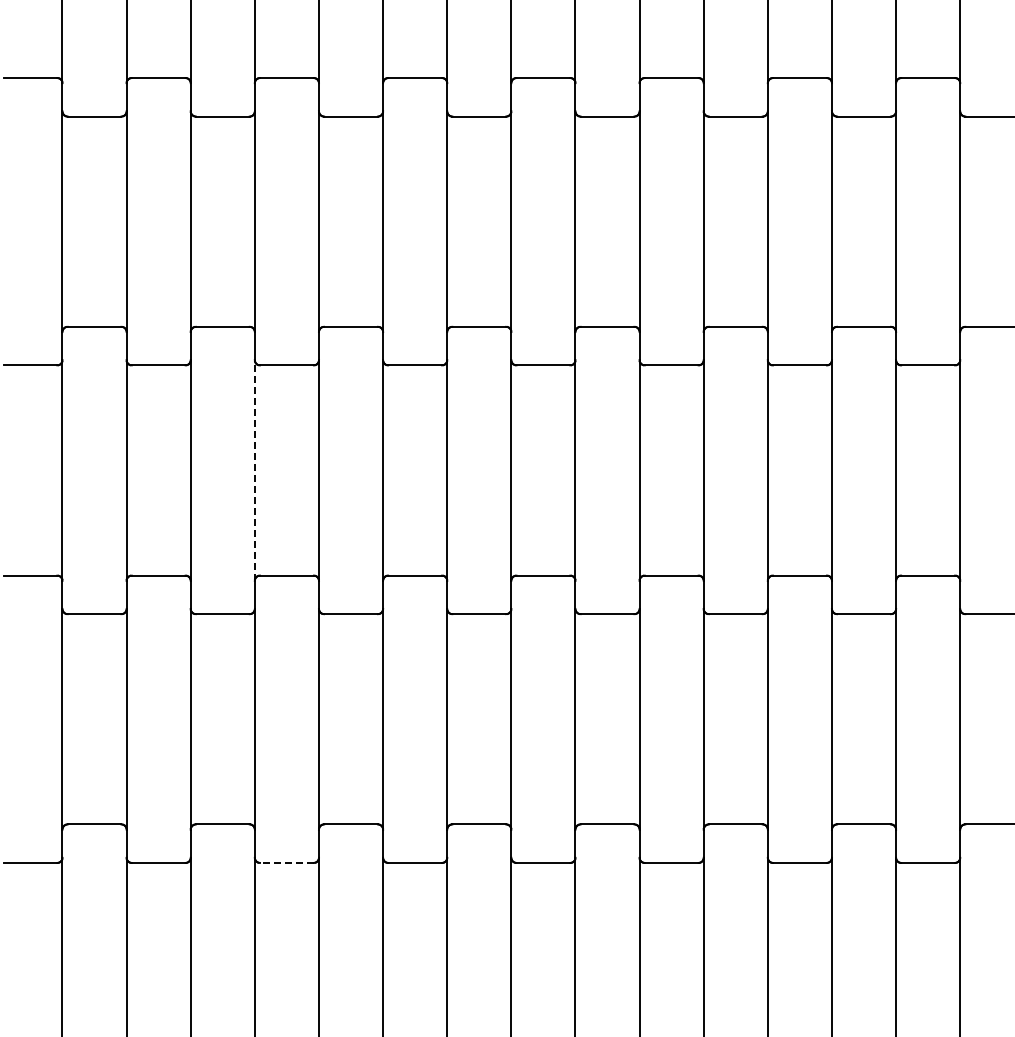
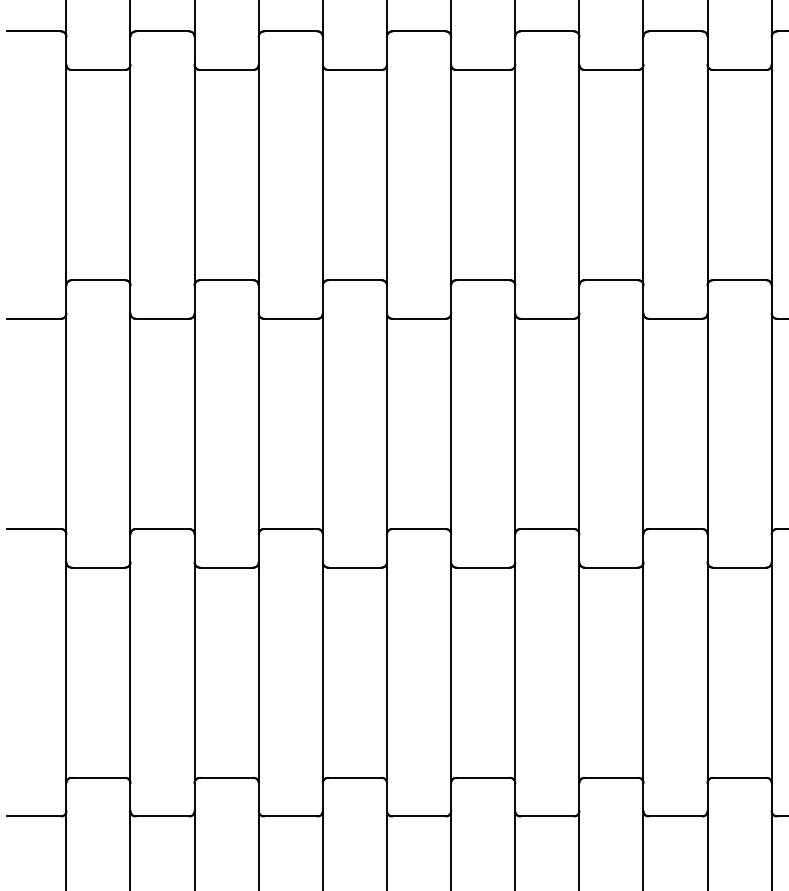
line: (254, 470) -> (258, 423), dashed -> solid
line: (286, 862) -> (290, 815), dashed -> solid

